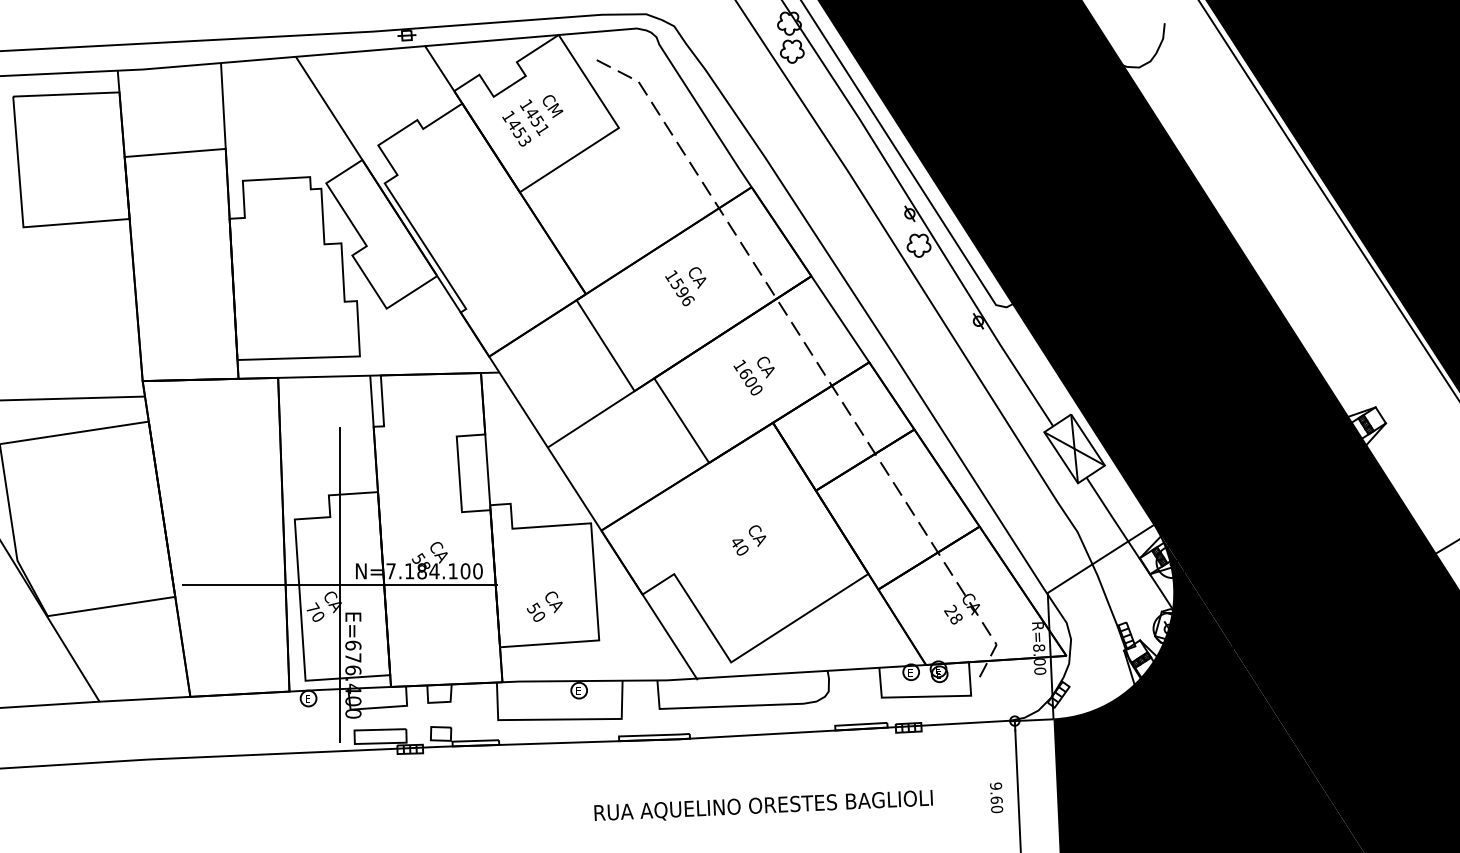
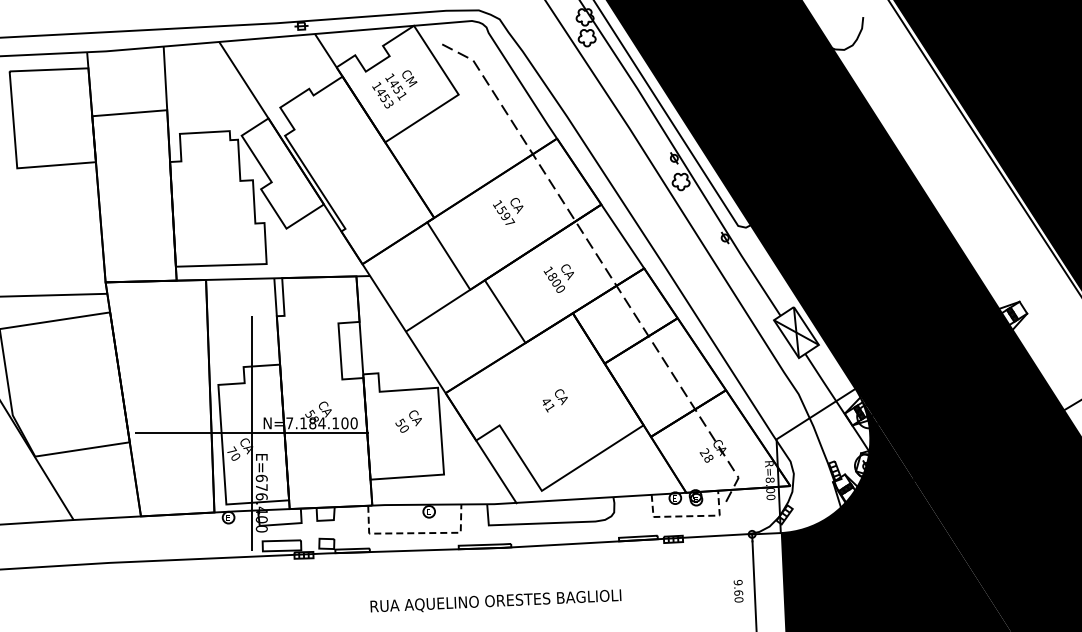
text: (688, 300) -> (510, 222), 1596 -> 1597
text: (745, 373) -> (552, 276), 1600 -> 1800
text: (741, 549) -> (549, 407), 40 -> 41
text: (544, 606) -> (408, 421), moved
line: (928, 696) -> (688, 516), solid -> dashed
line: (560, 719) -> (415, 533), solid -> dashed
text: (763, 804) -> (495, 600), moved

